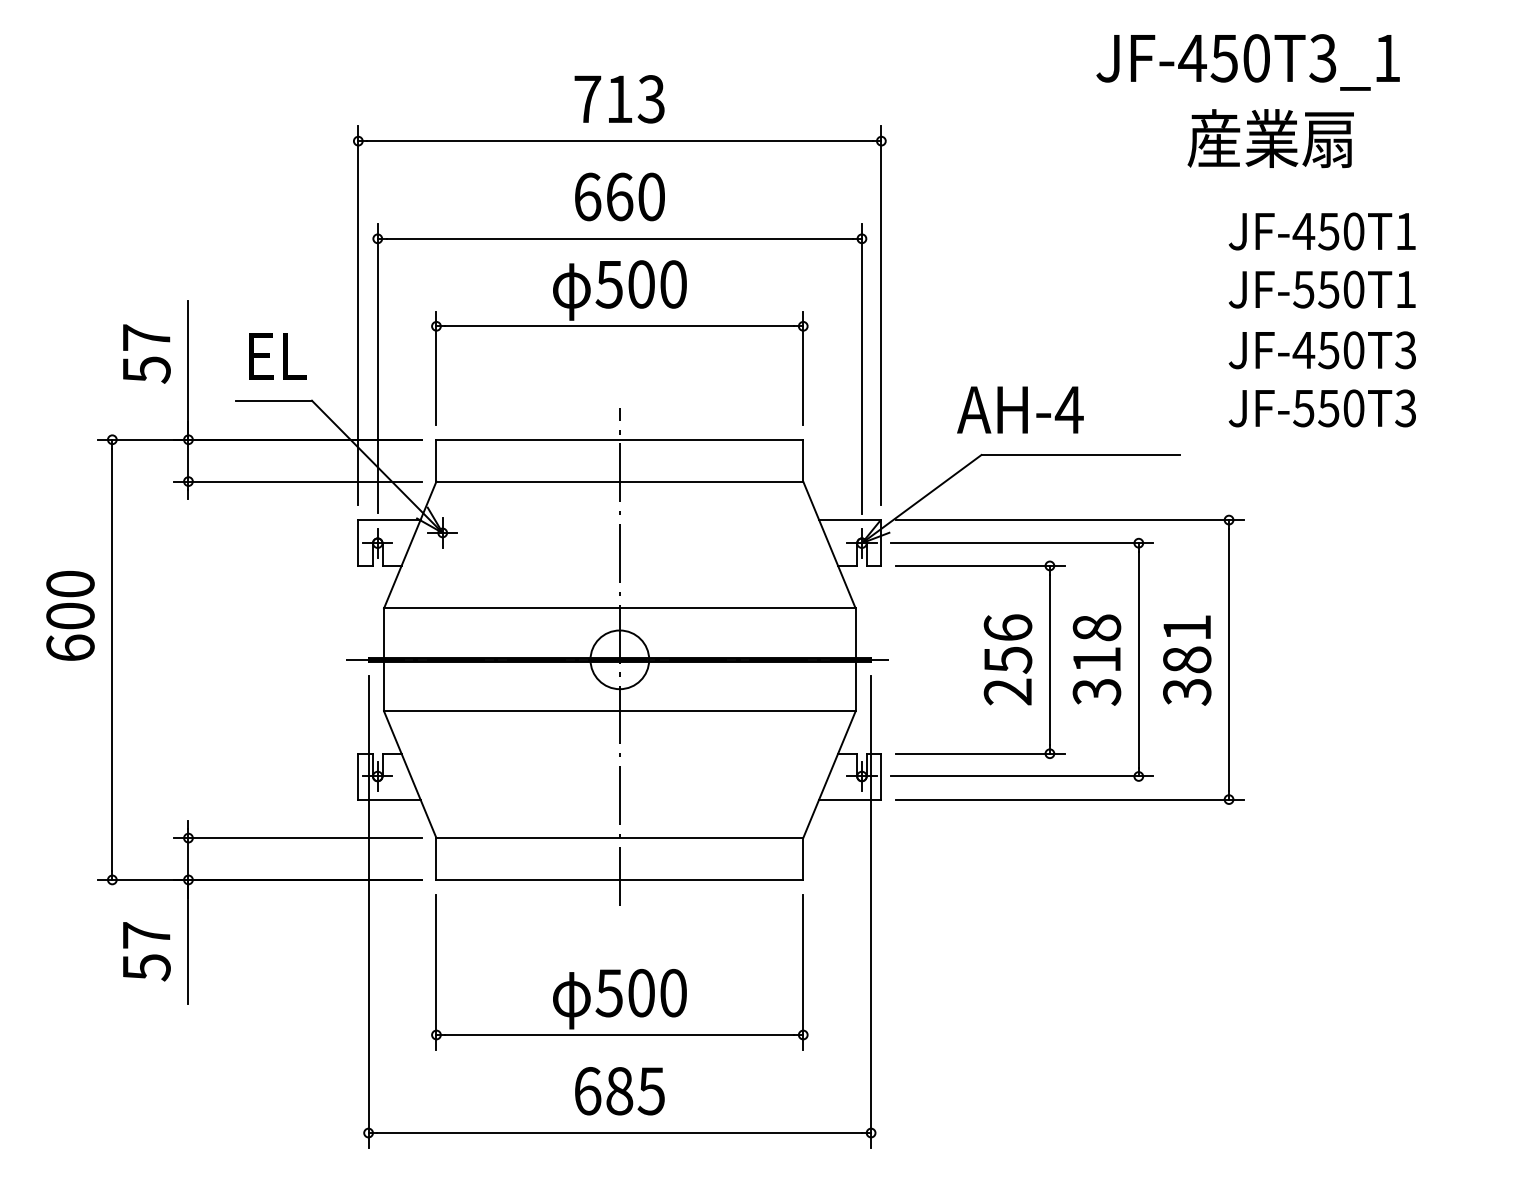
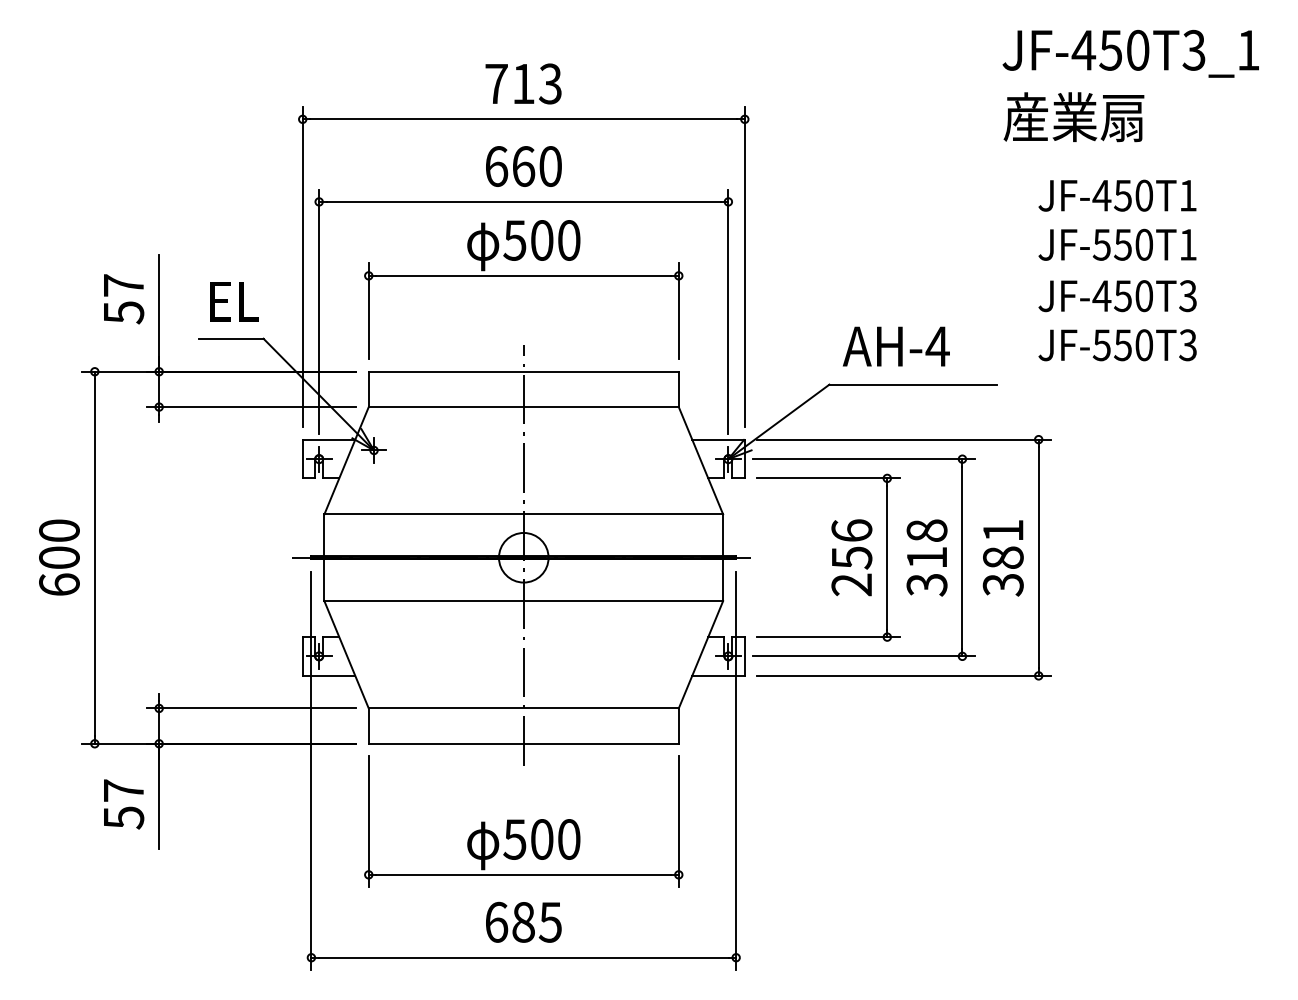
text: (1247, 62) -> (1130, 53), moved
text: (1019, 409) -> (895, 346), moved
text: (70, 615) -> (59, 557), moved

